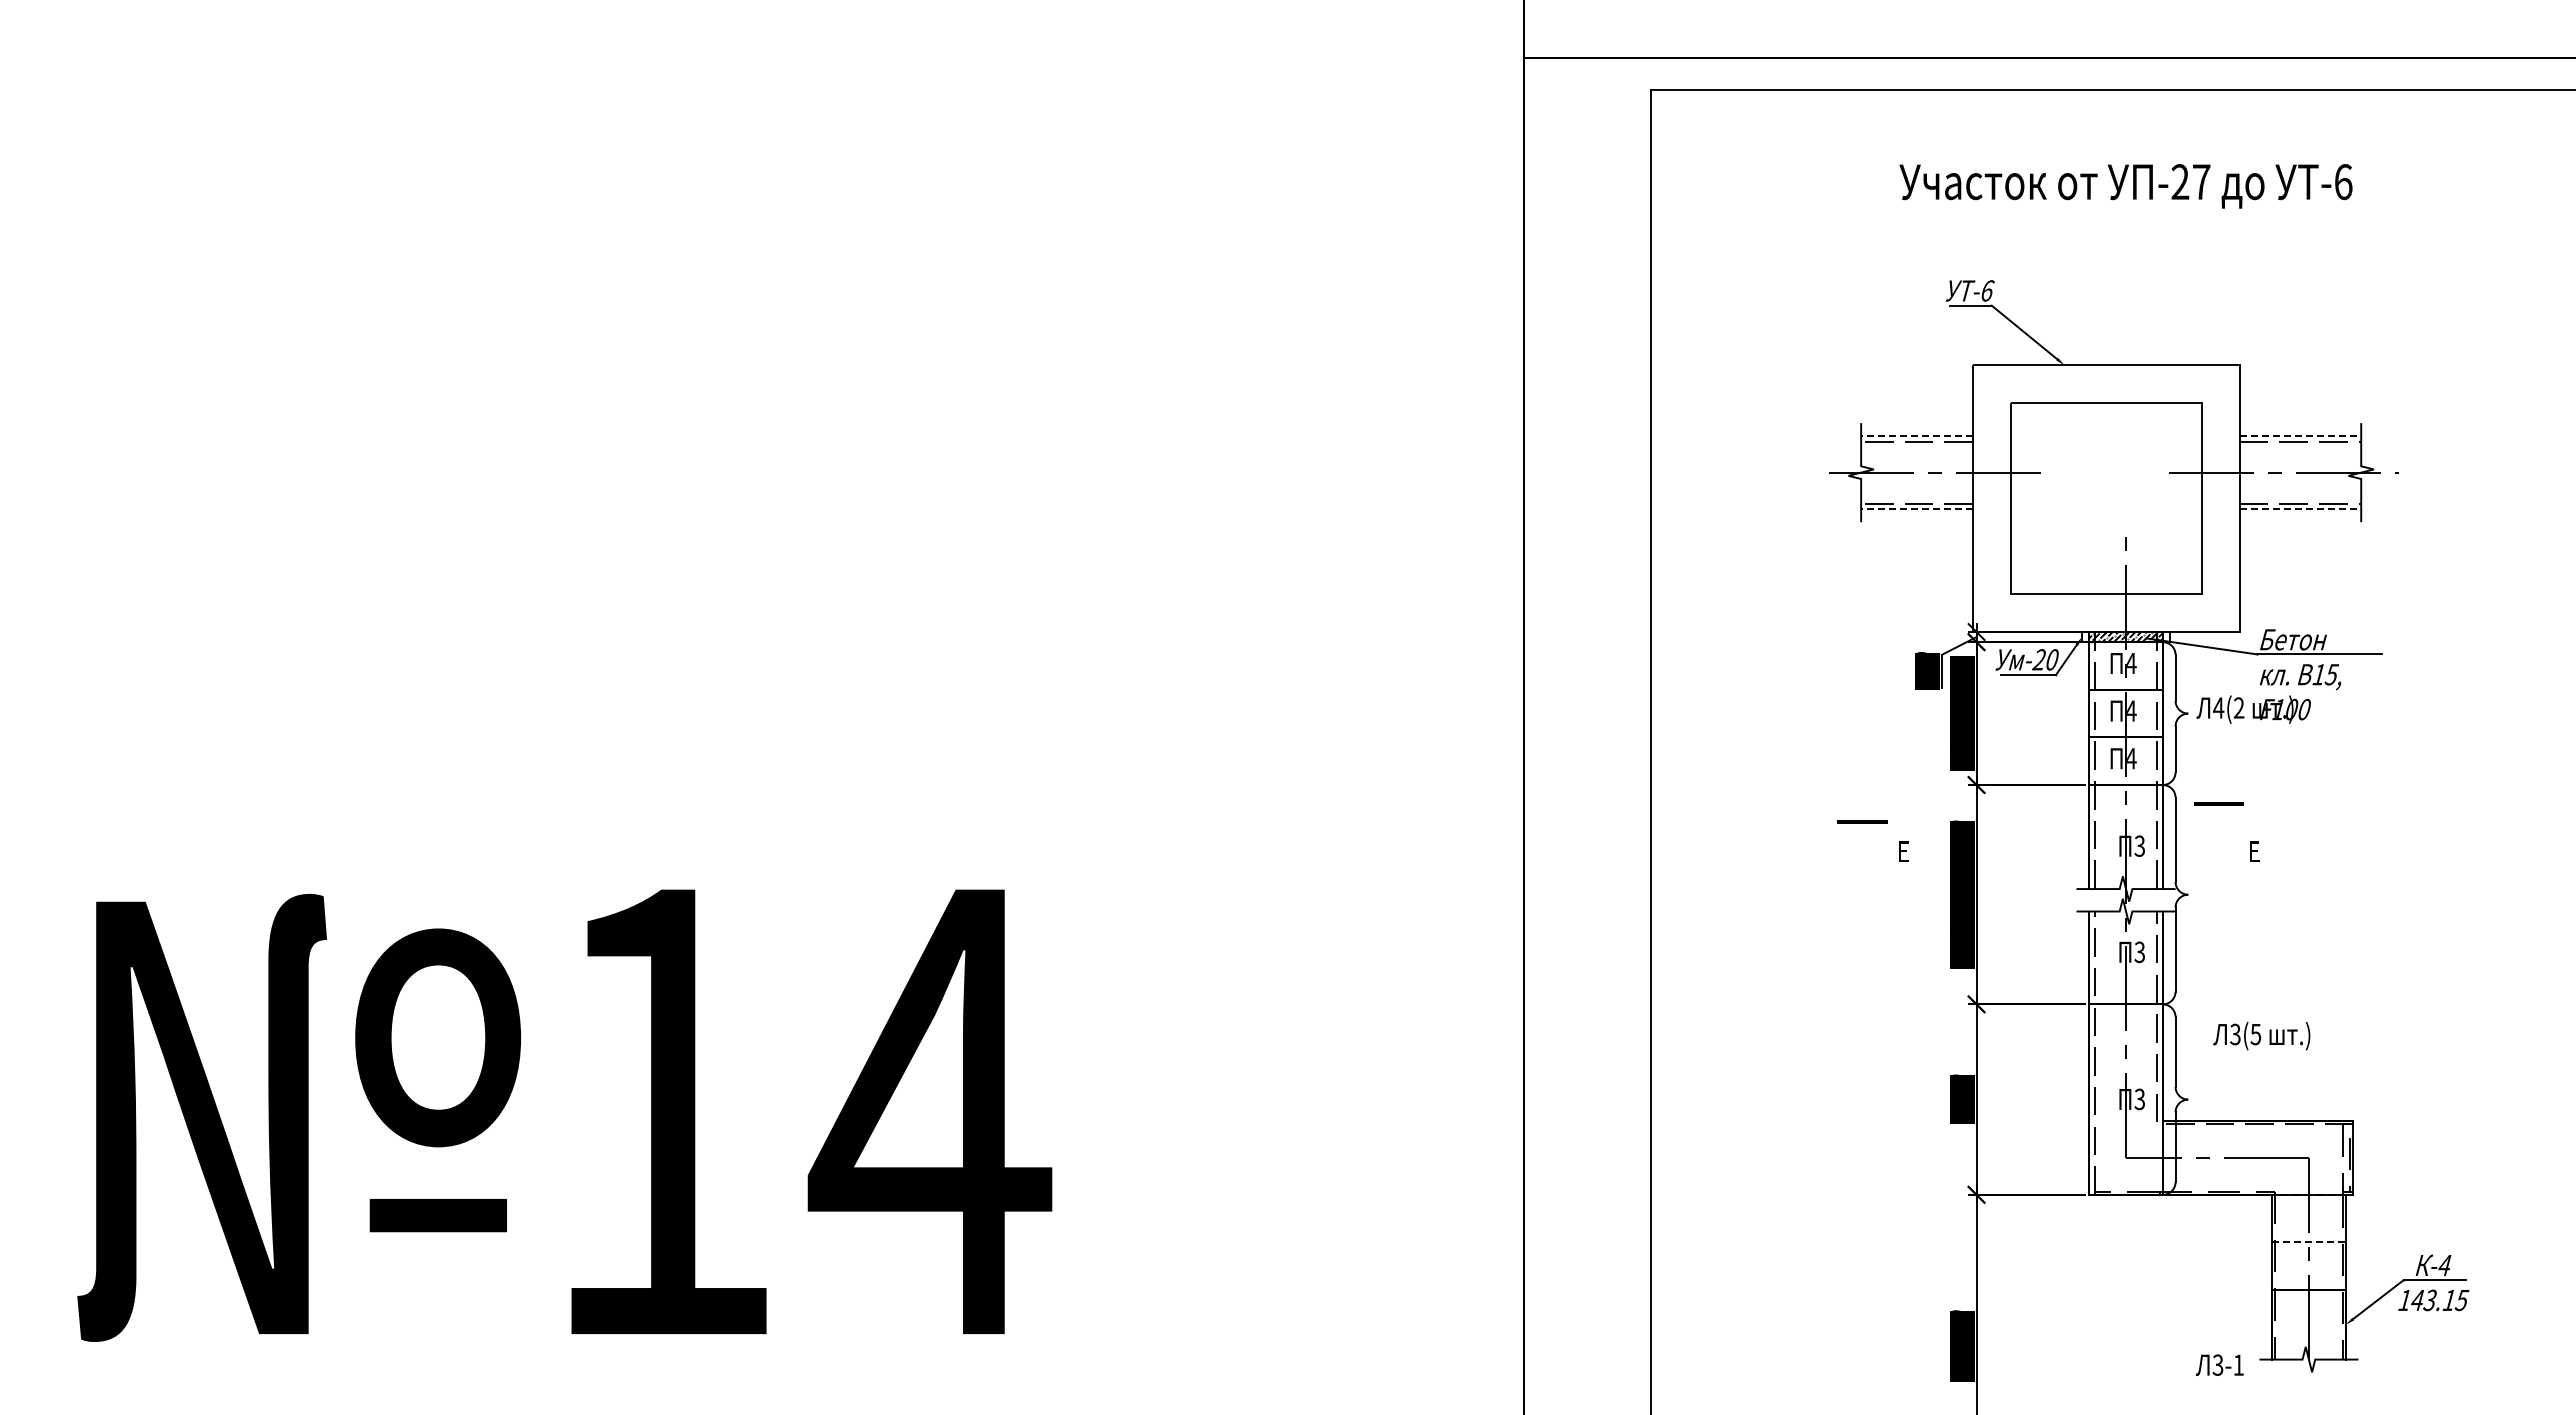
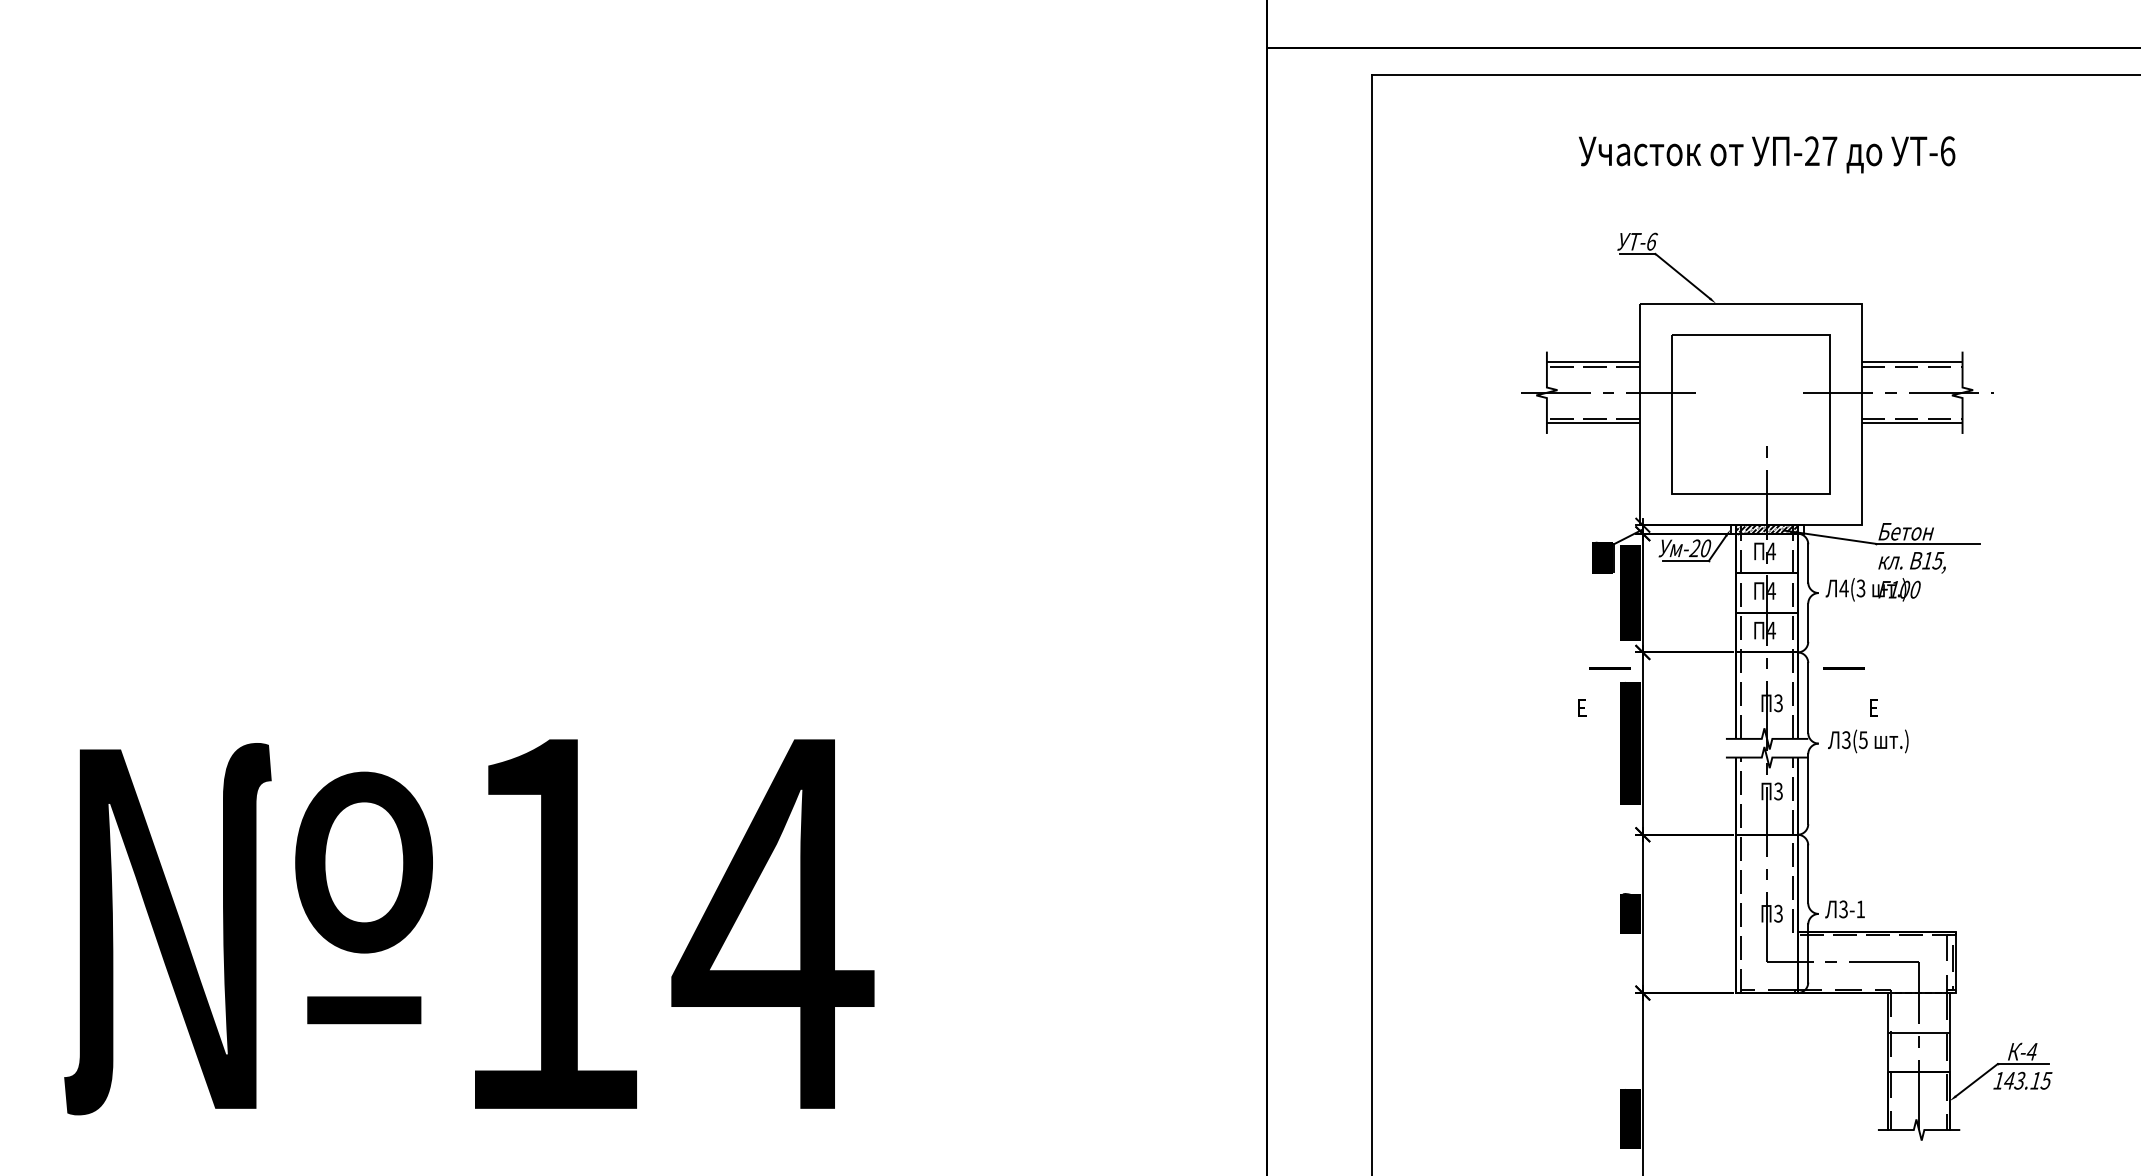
line: (1917, 435) -> (1593, 361), dashed -> solid
line: (2300, 435) -> (1912, 361), dashed -> solid
line: (1917, 509) -> (1593, 423), dashed -> solid
line: (2300, 509) -> (1912, 423), dashed -> solid
text: (2238, 708) -> (1860, 588), 4(2 -> 4(3
line: (1862, 821) -> (1609, 667), moved
text: (2261, 1035) -> (1868, 740), moved
line: (2308, 1242) -> (1918, 1032), dashed -> solid
text: (2219, 1364) -> (1844, 908), moved

